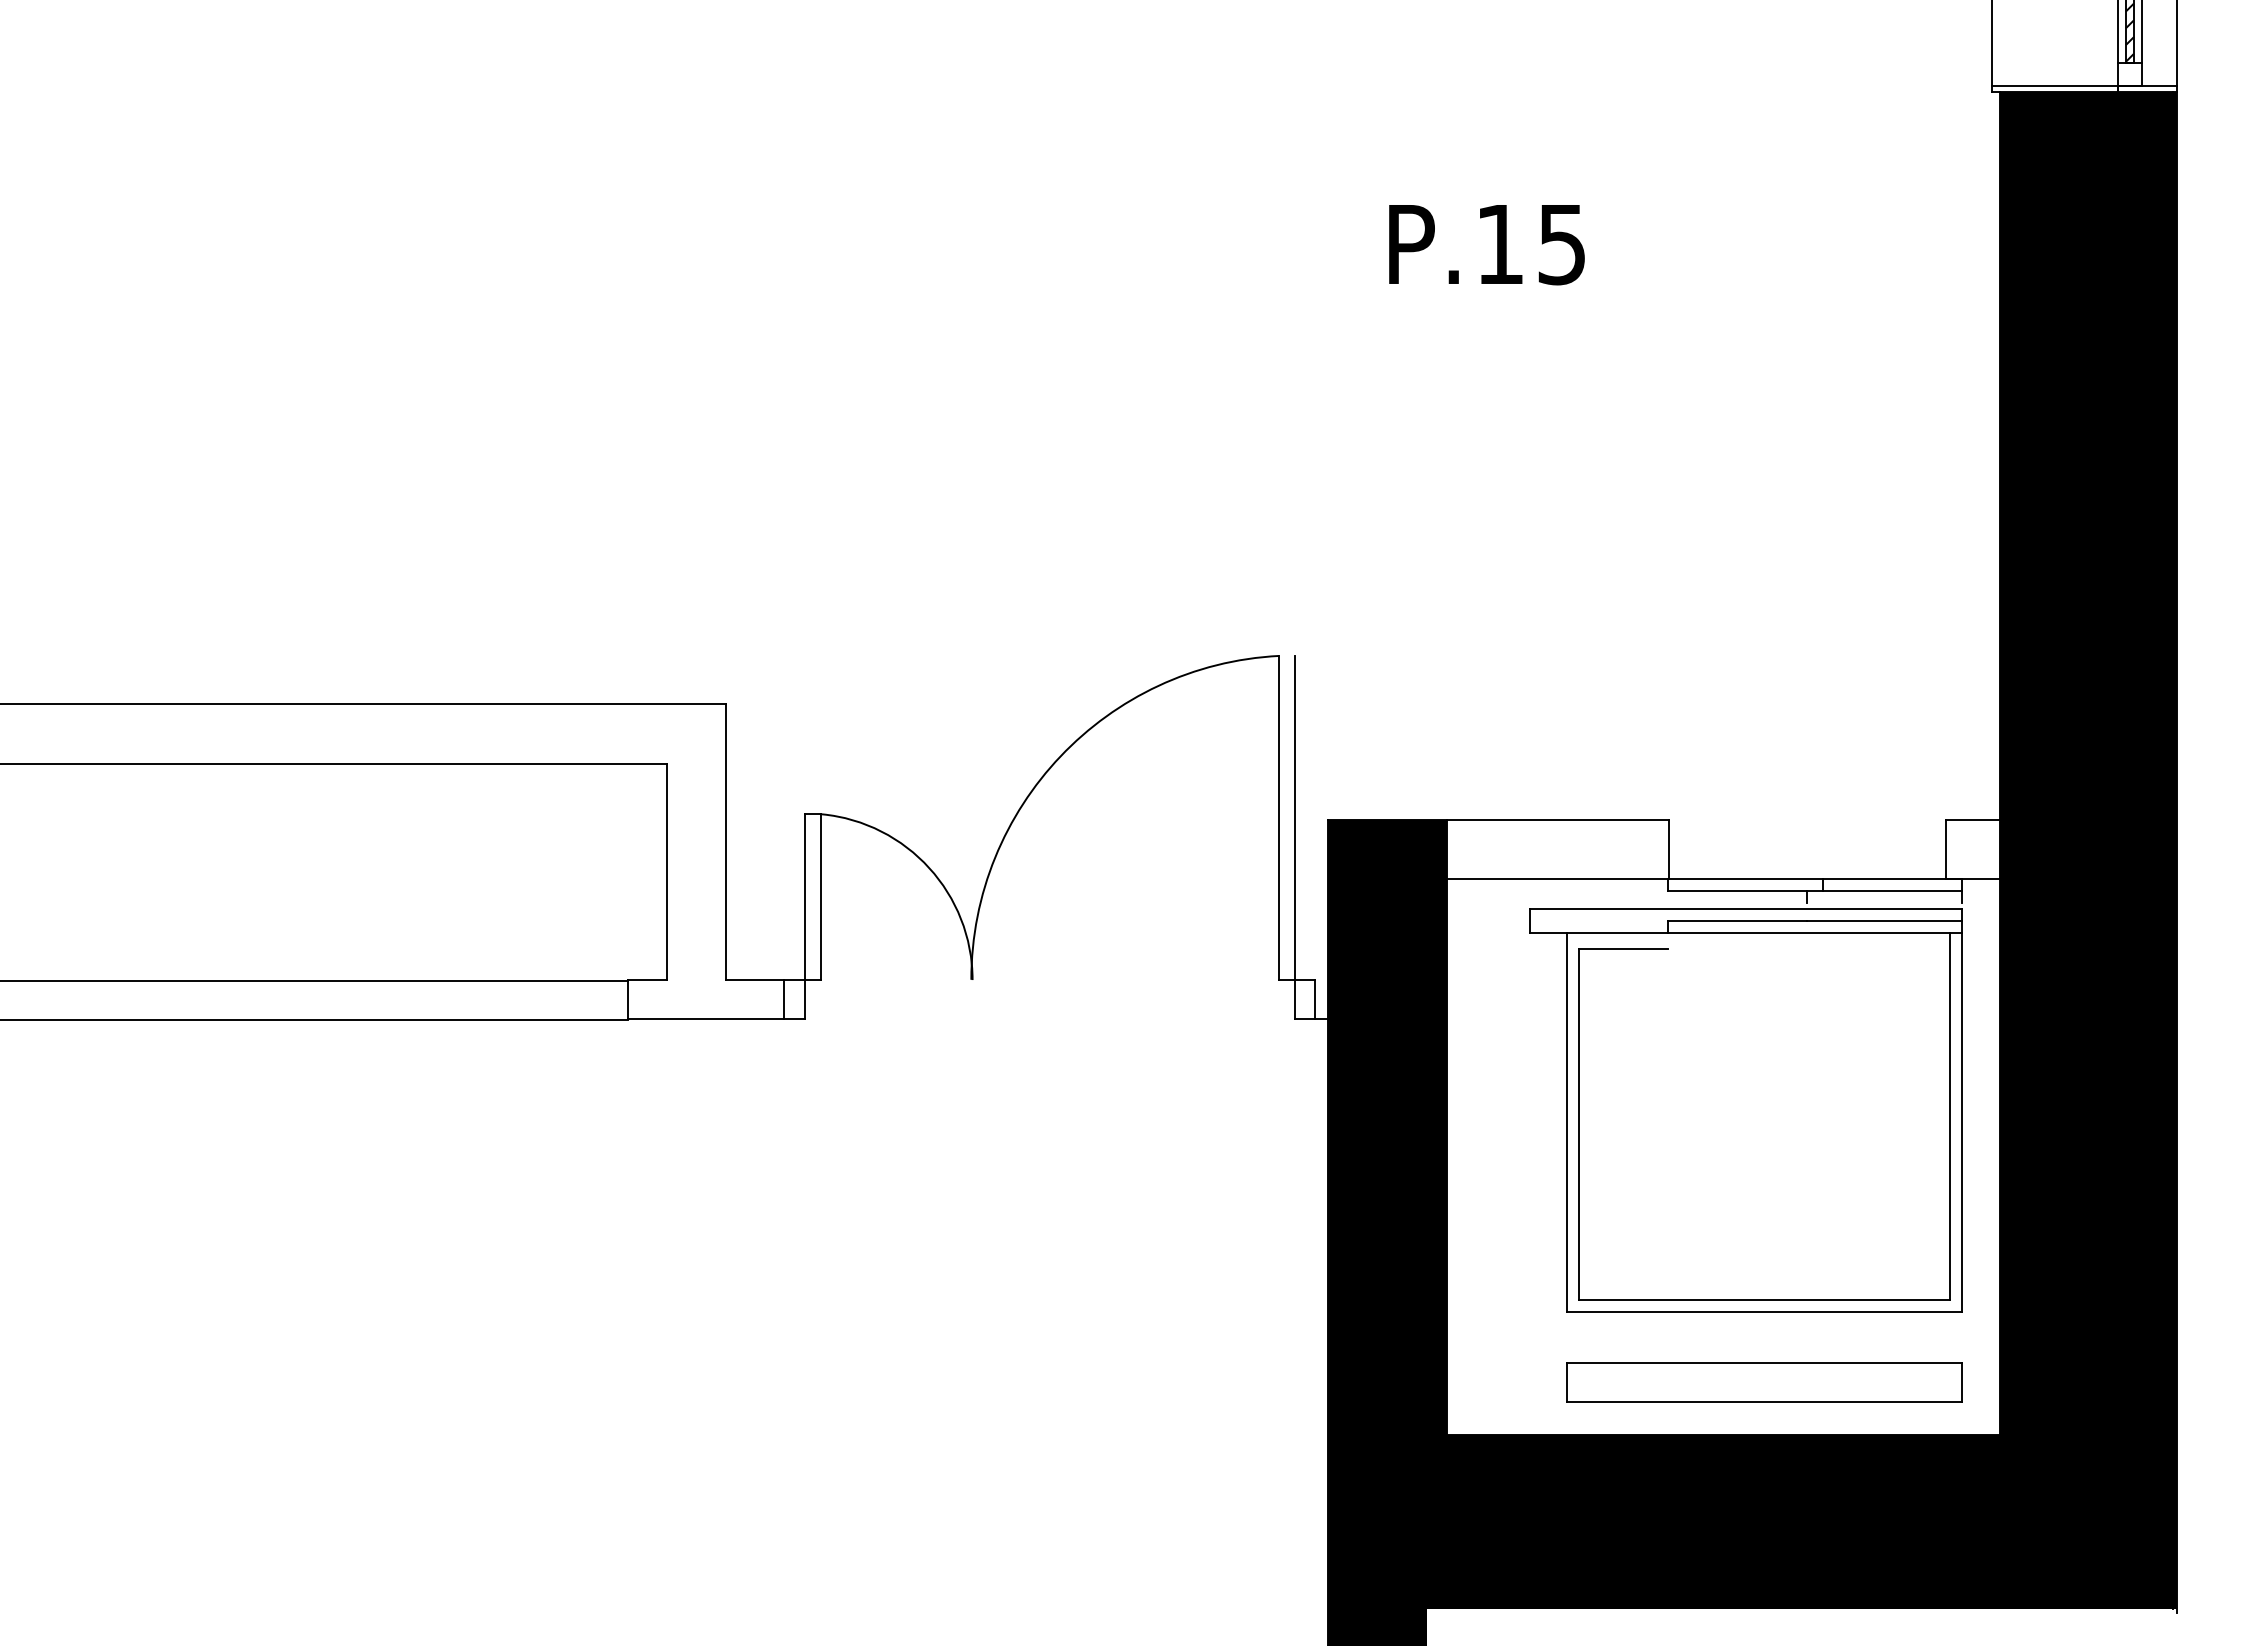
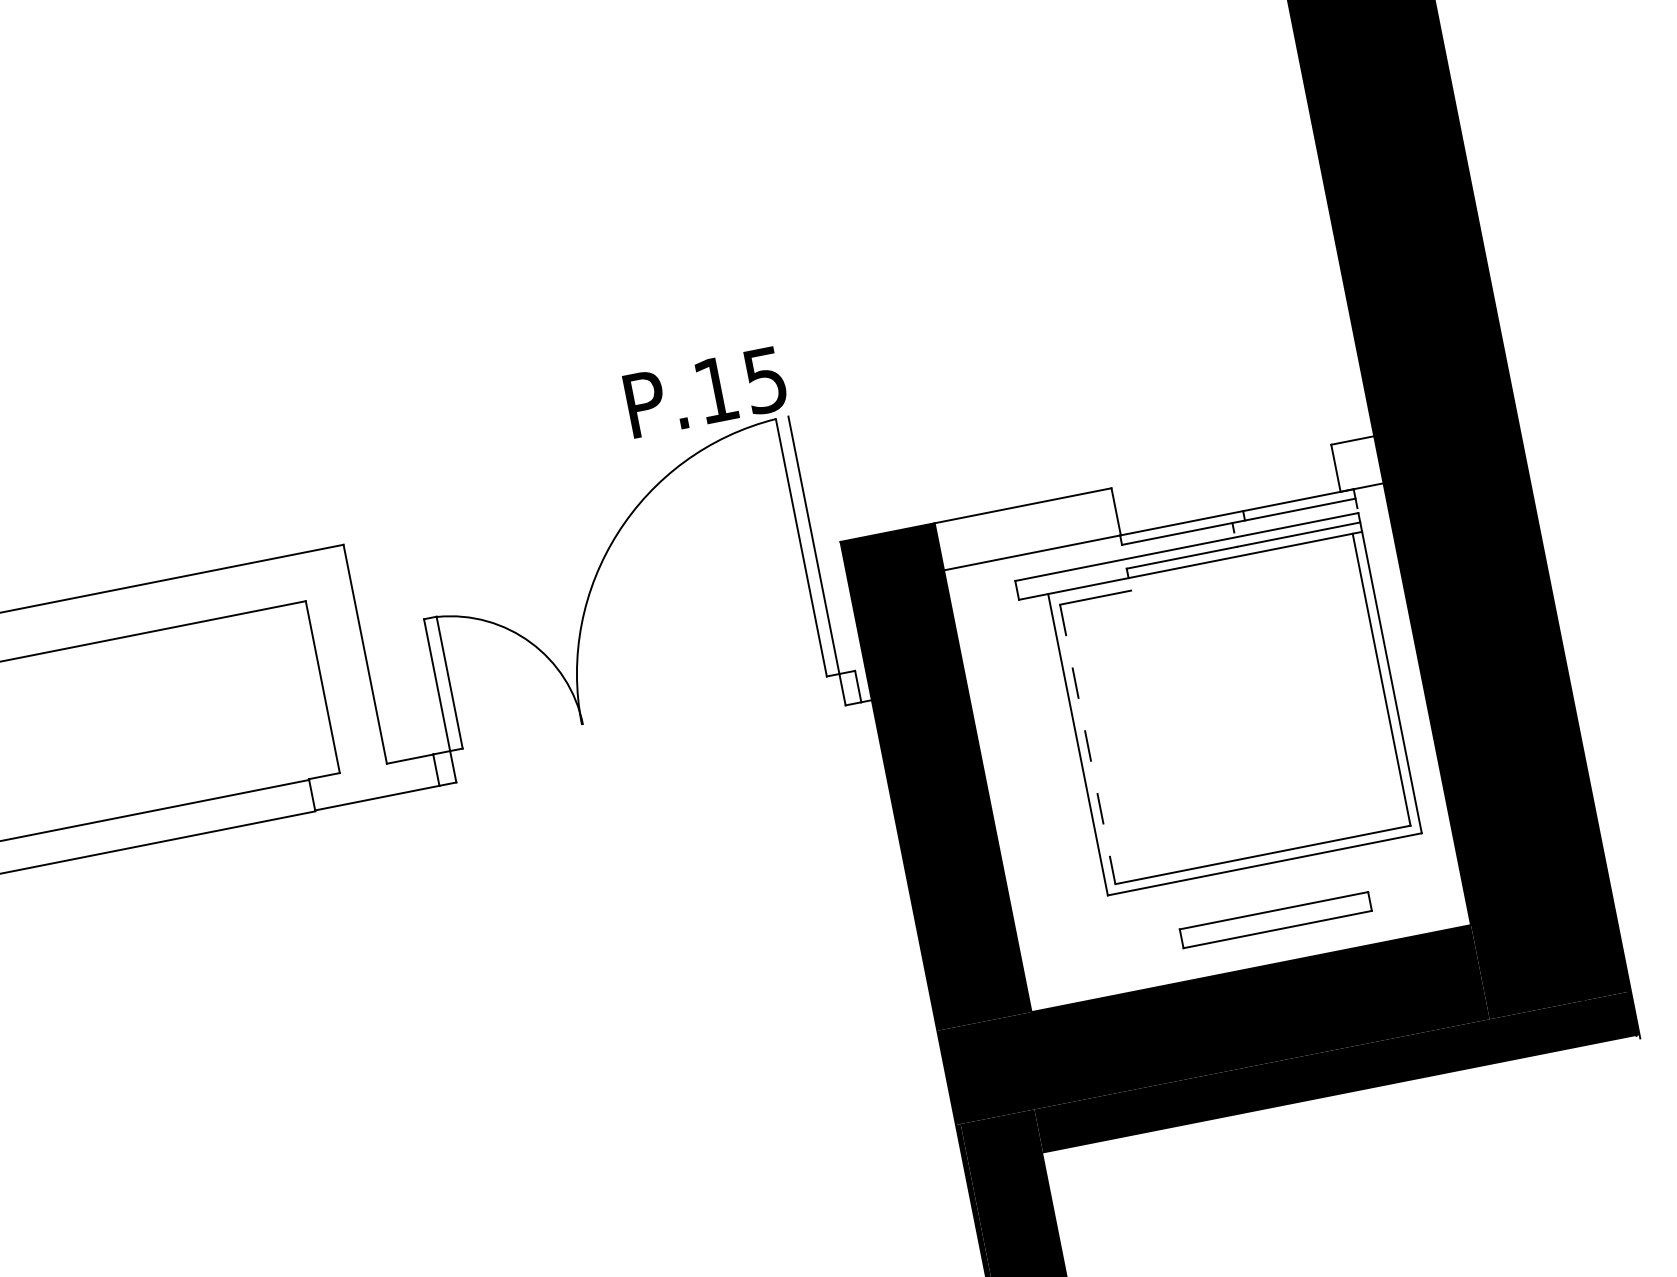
text: (1486, 245) -> (705, 392), moved
line: (1578, 1124) -> (1087, 744), solid -> dashed
part: (1764, 1382) -> (1275, 920), size x0.6

